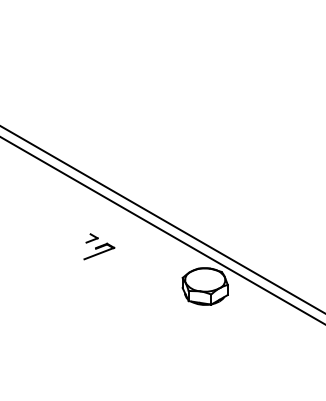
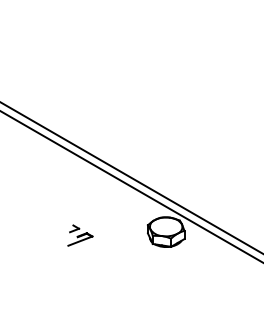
part: (99, 246) -> (80, 235), moved

